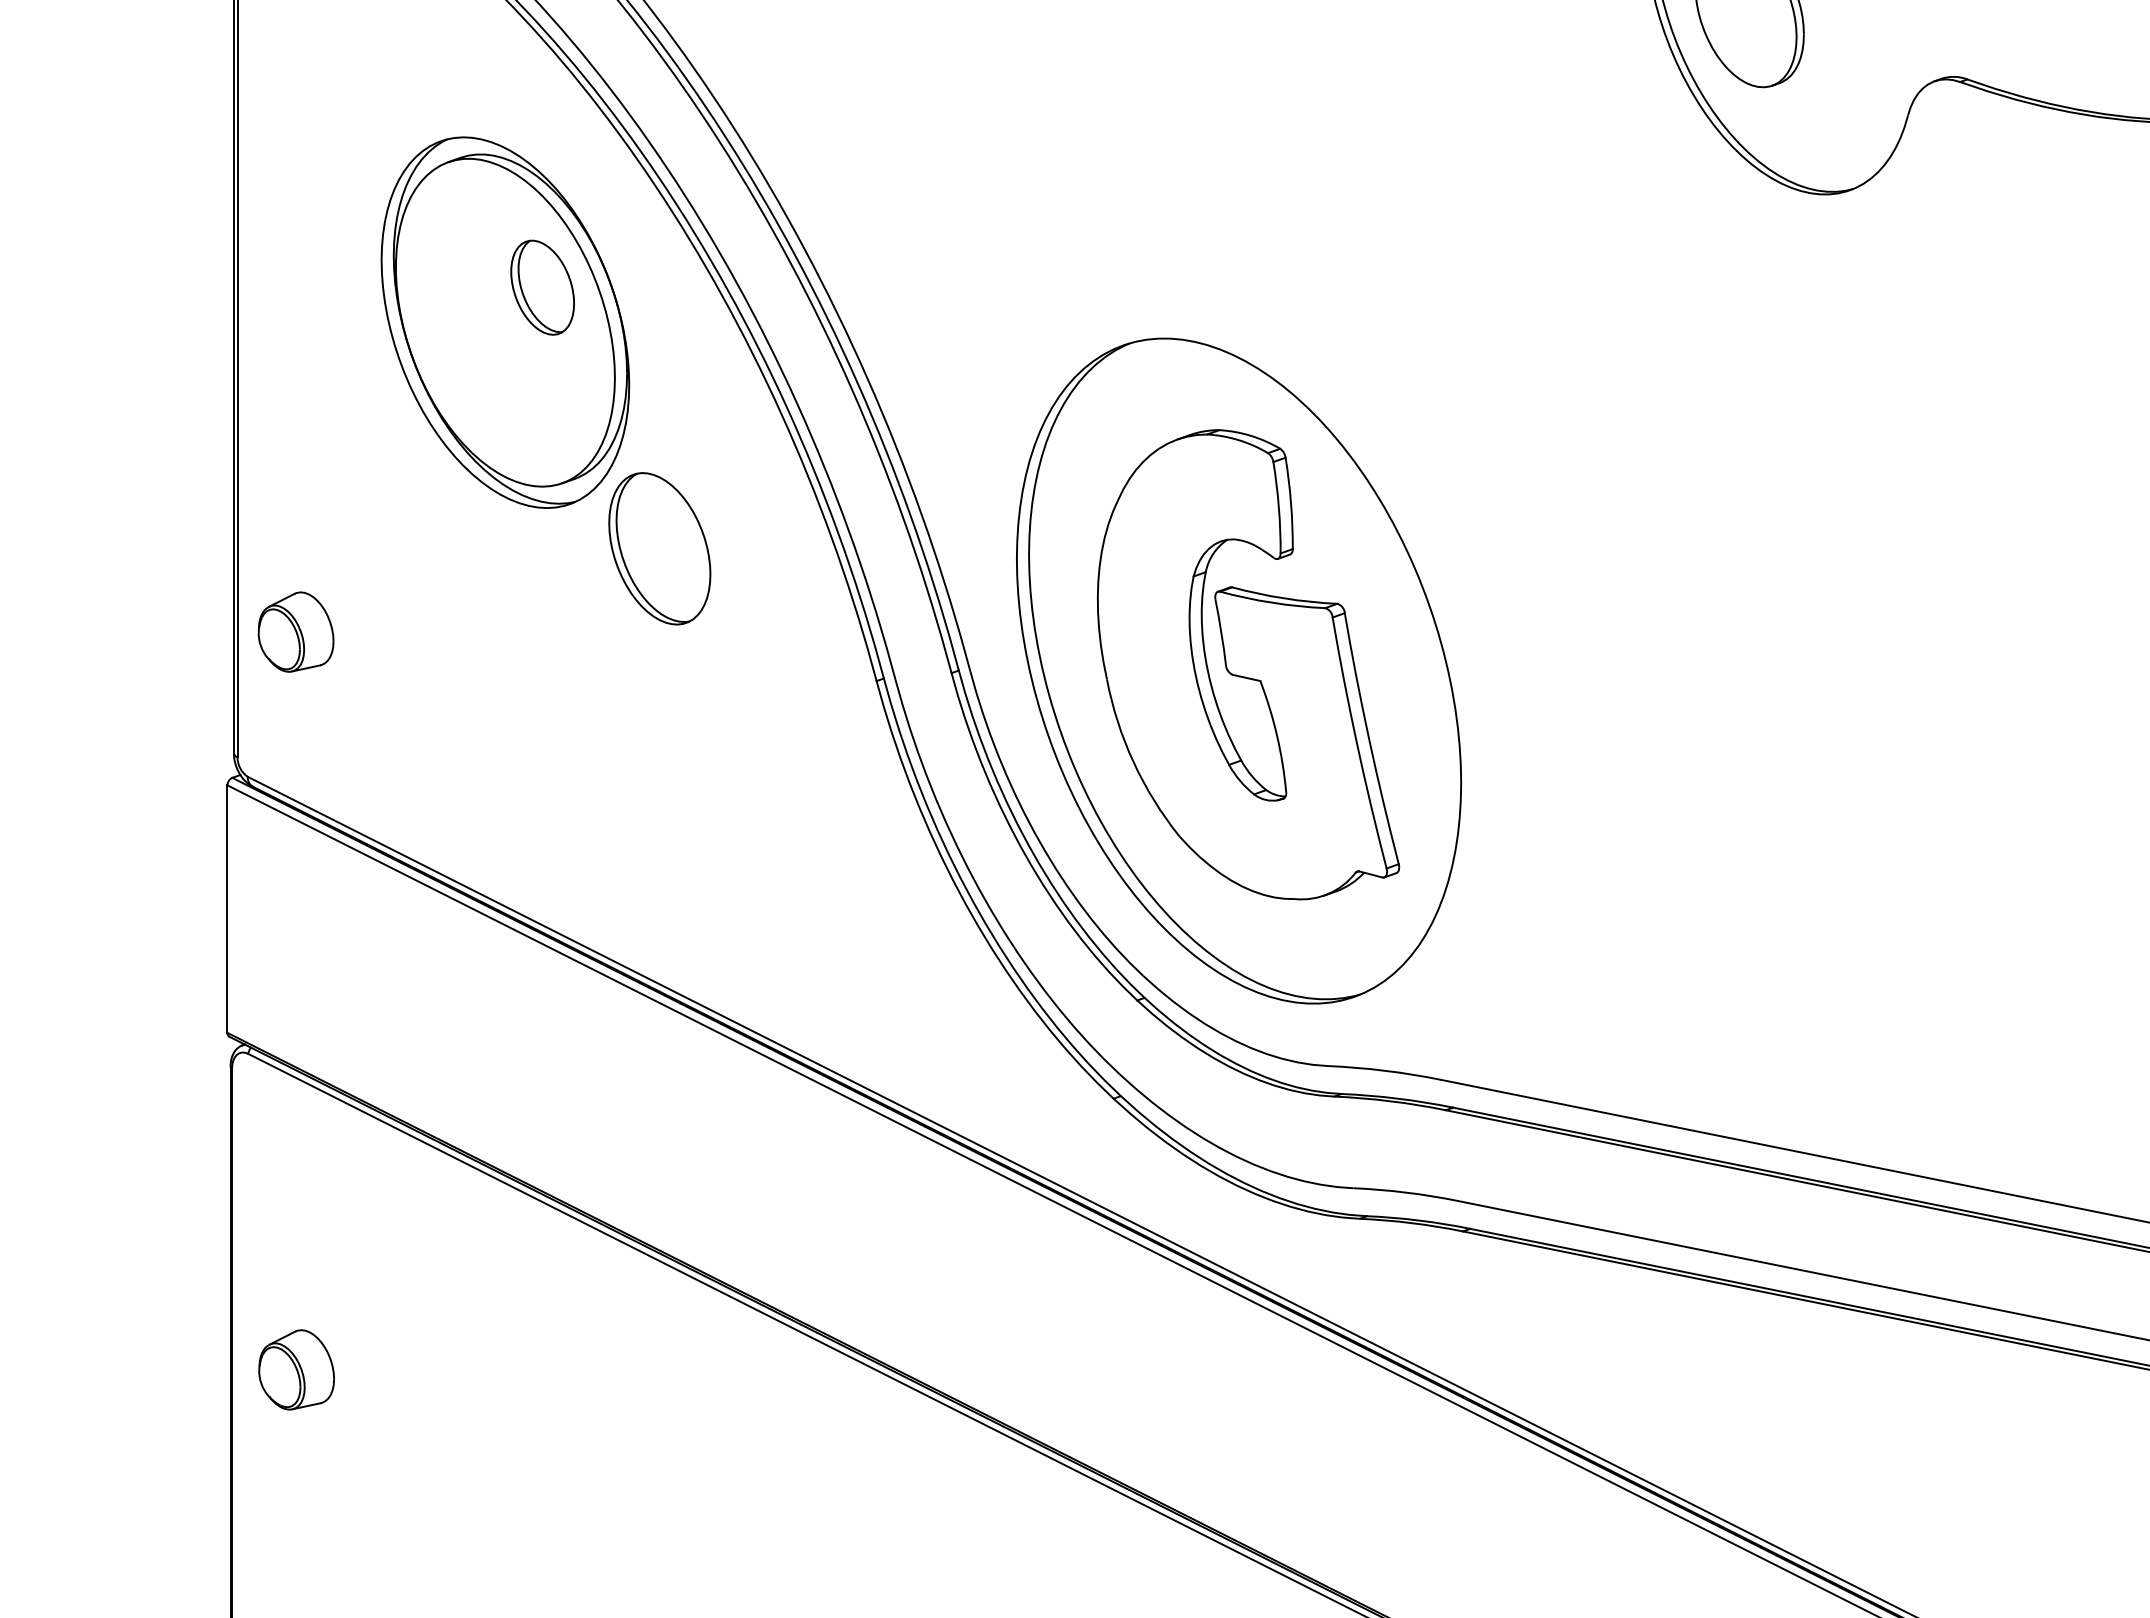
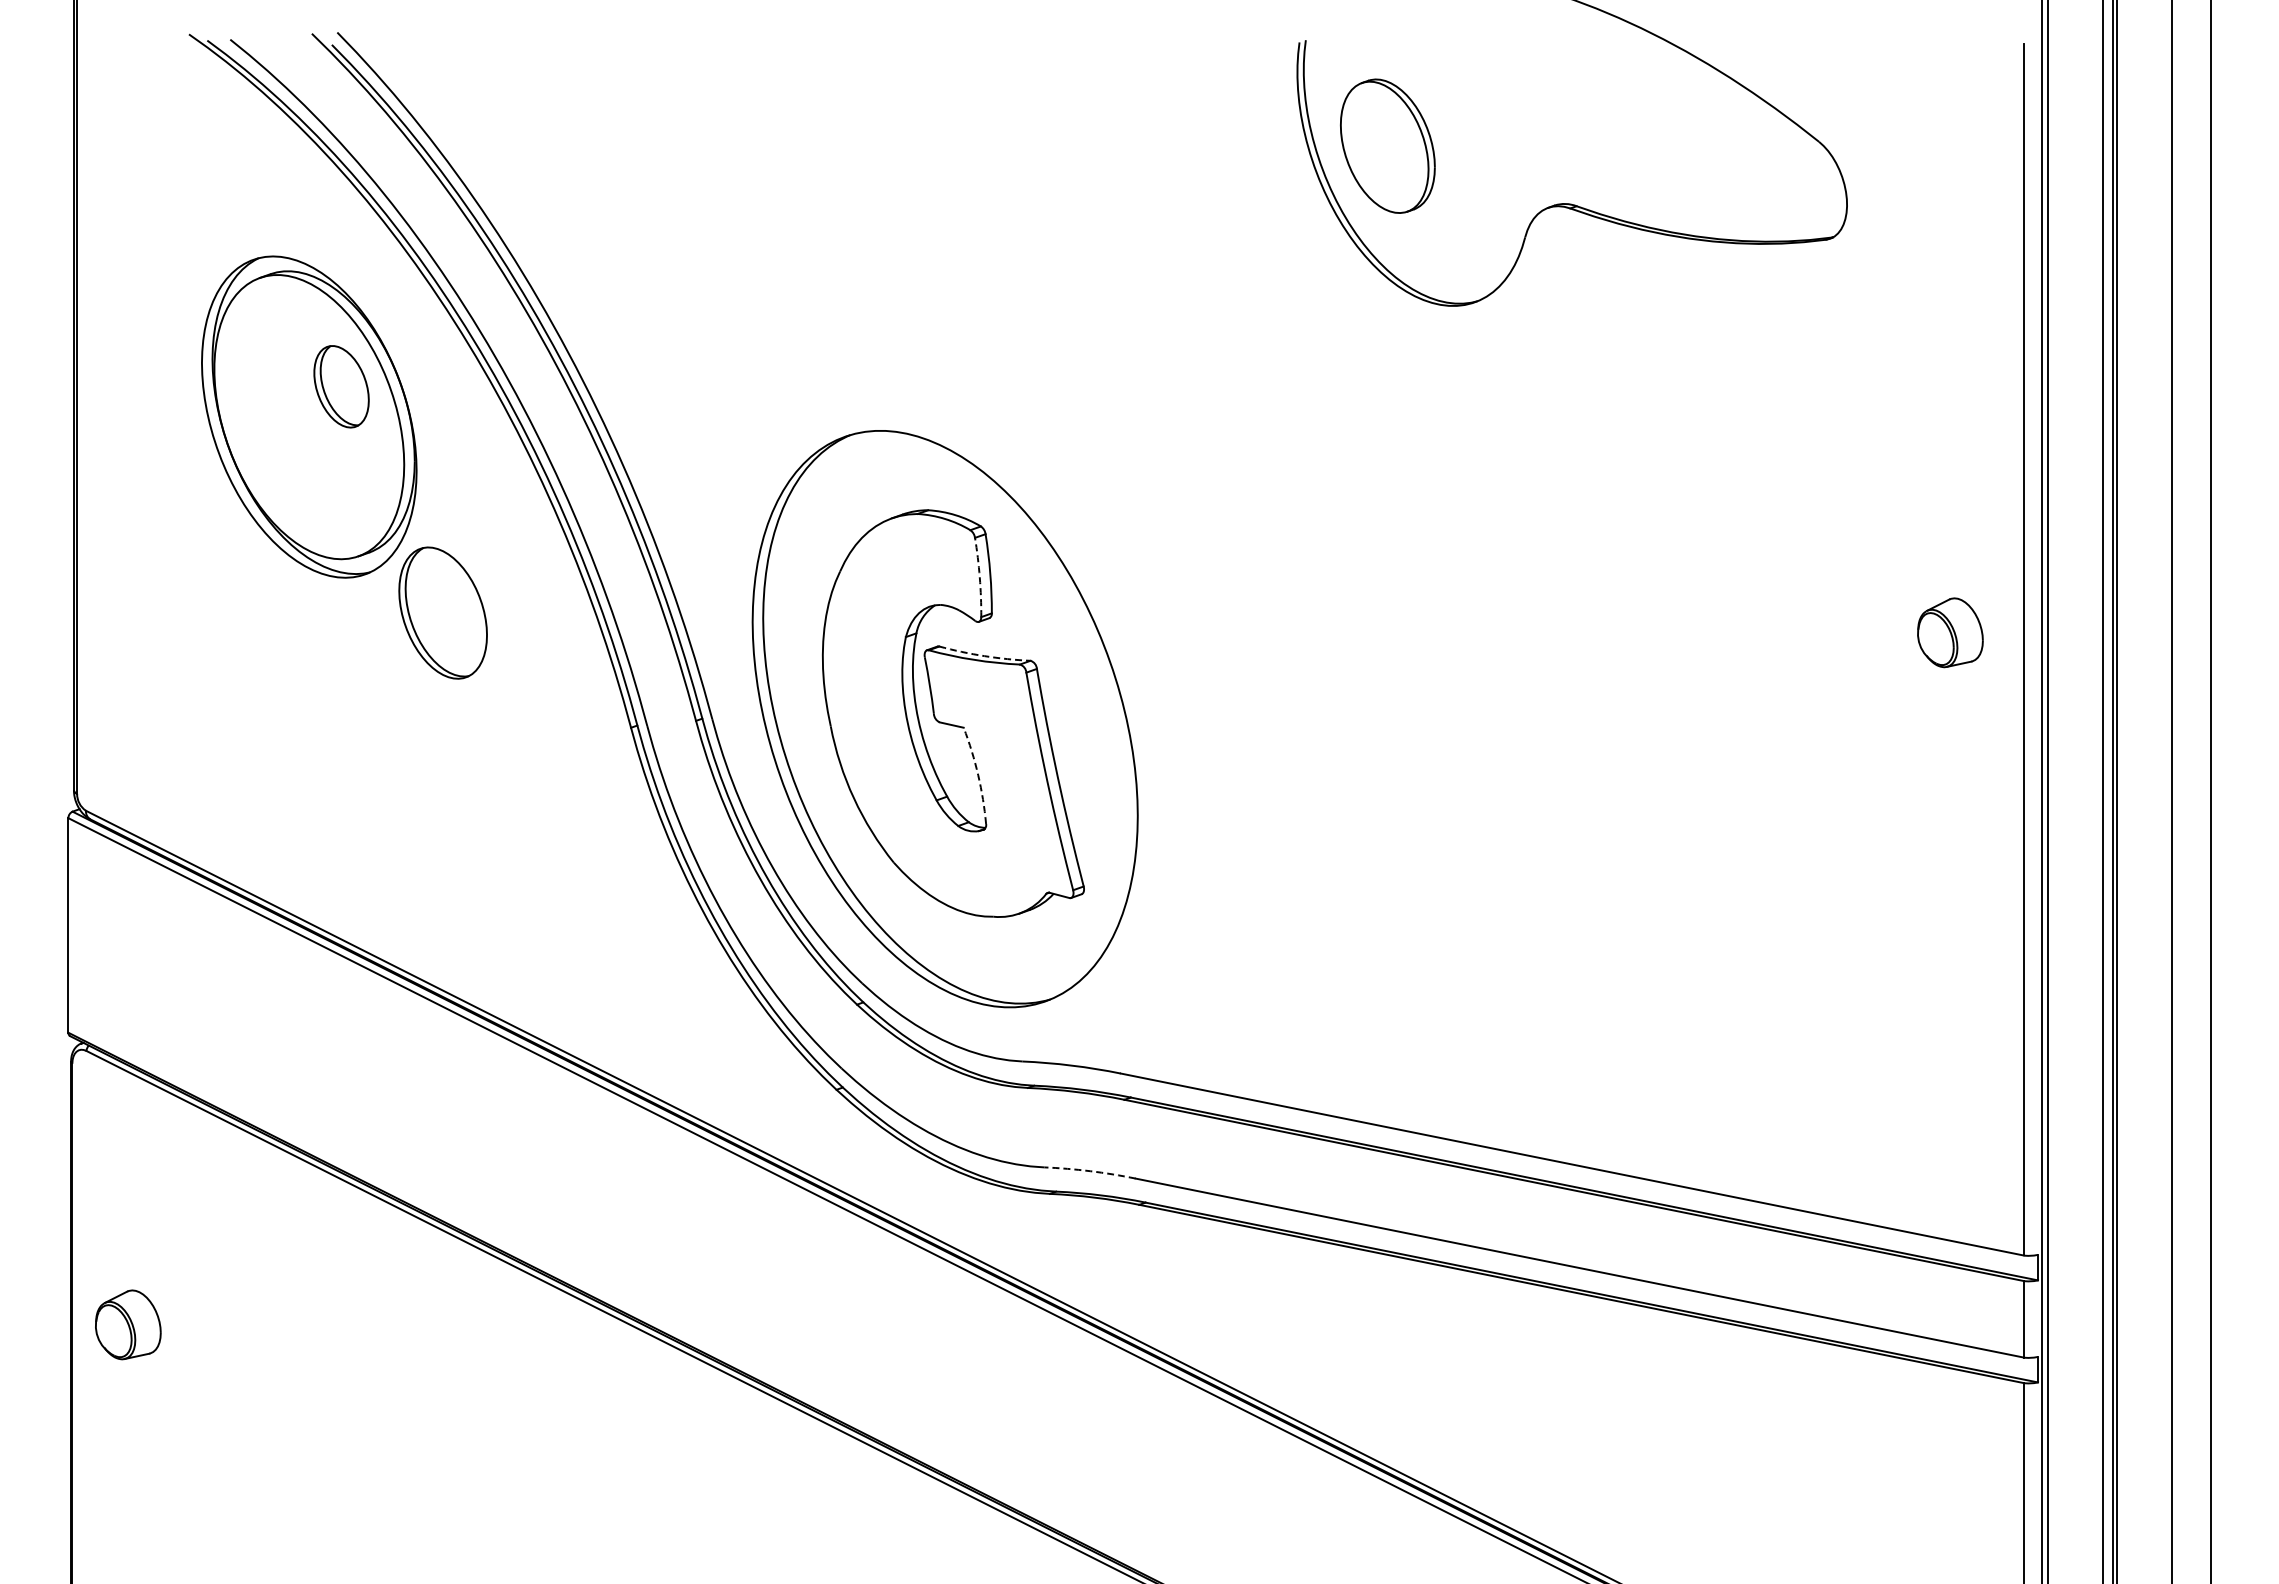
arc: (1278, 507) -> (979, 577), solid -> dashed
arc: (1284, 598) -> (984, 656), solid -> dashed
part: (295, 632) -> (127, 685), removed
arc: (1277, 736) -> (978, 775), solid -> dashed
arc: (1406, 1192) -> (1090, 1171), solid -> dashed

